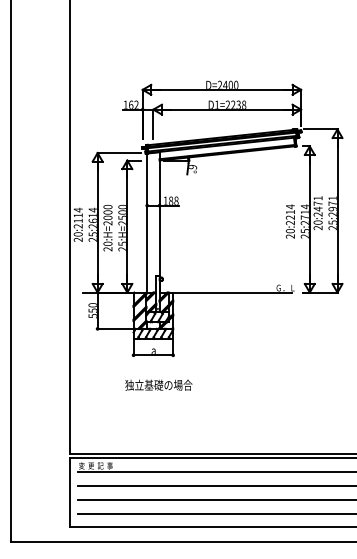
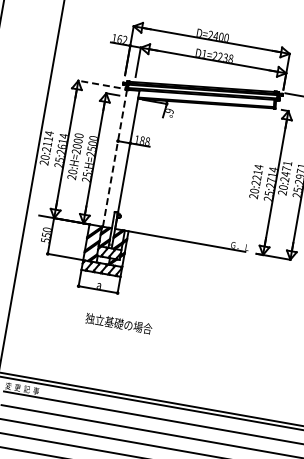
line: (118, 153) -> (98, 84), solid -> dashed
line: (147, 222) -> (115, 157), solid -> dashed
text: (158, 384) -> (118, 322), moved

